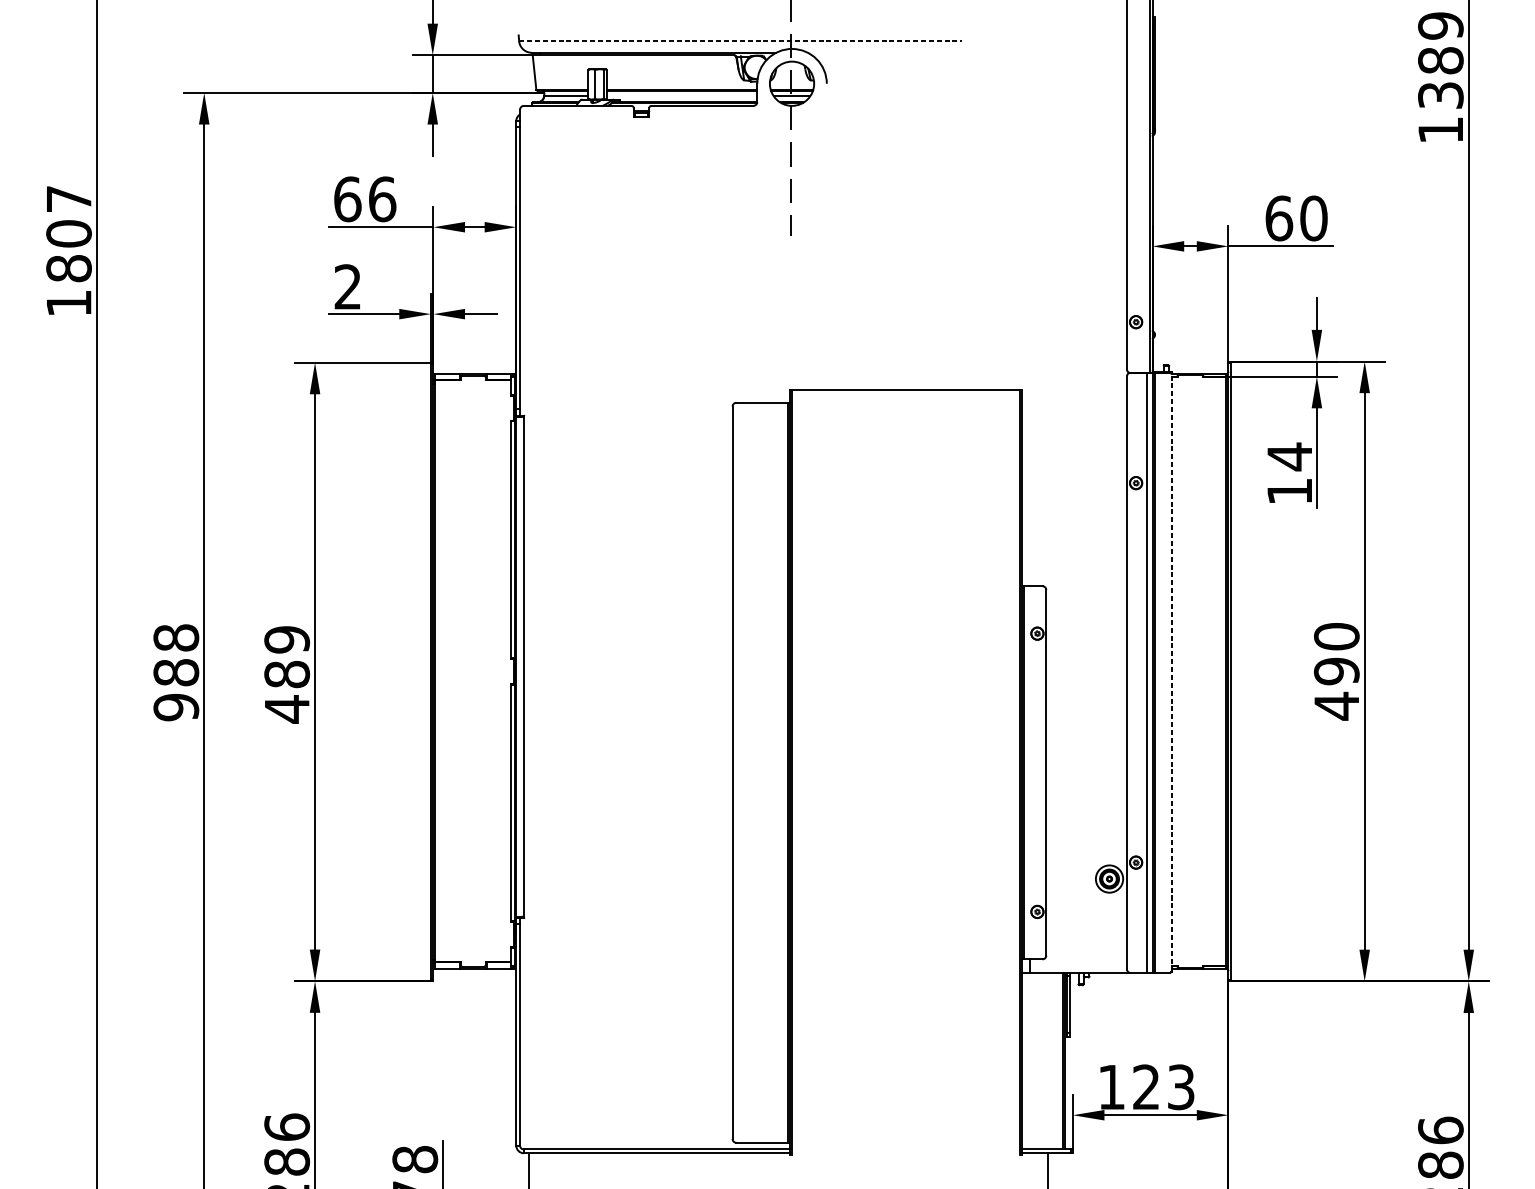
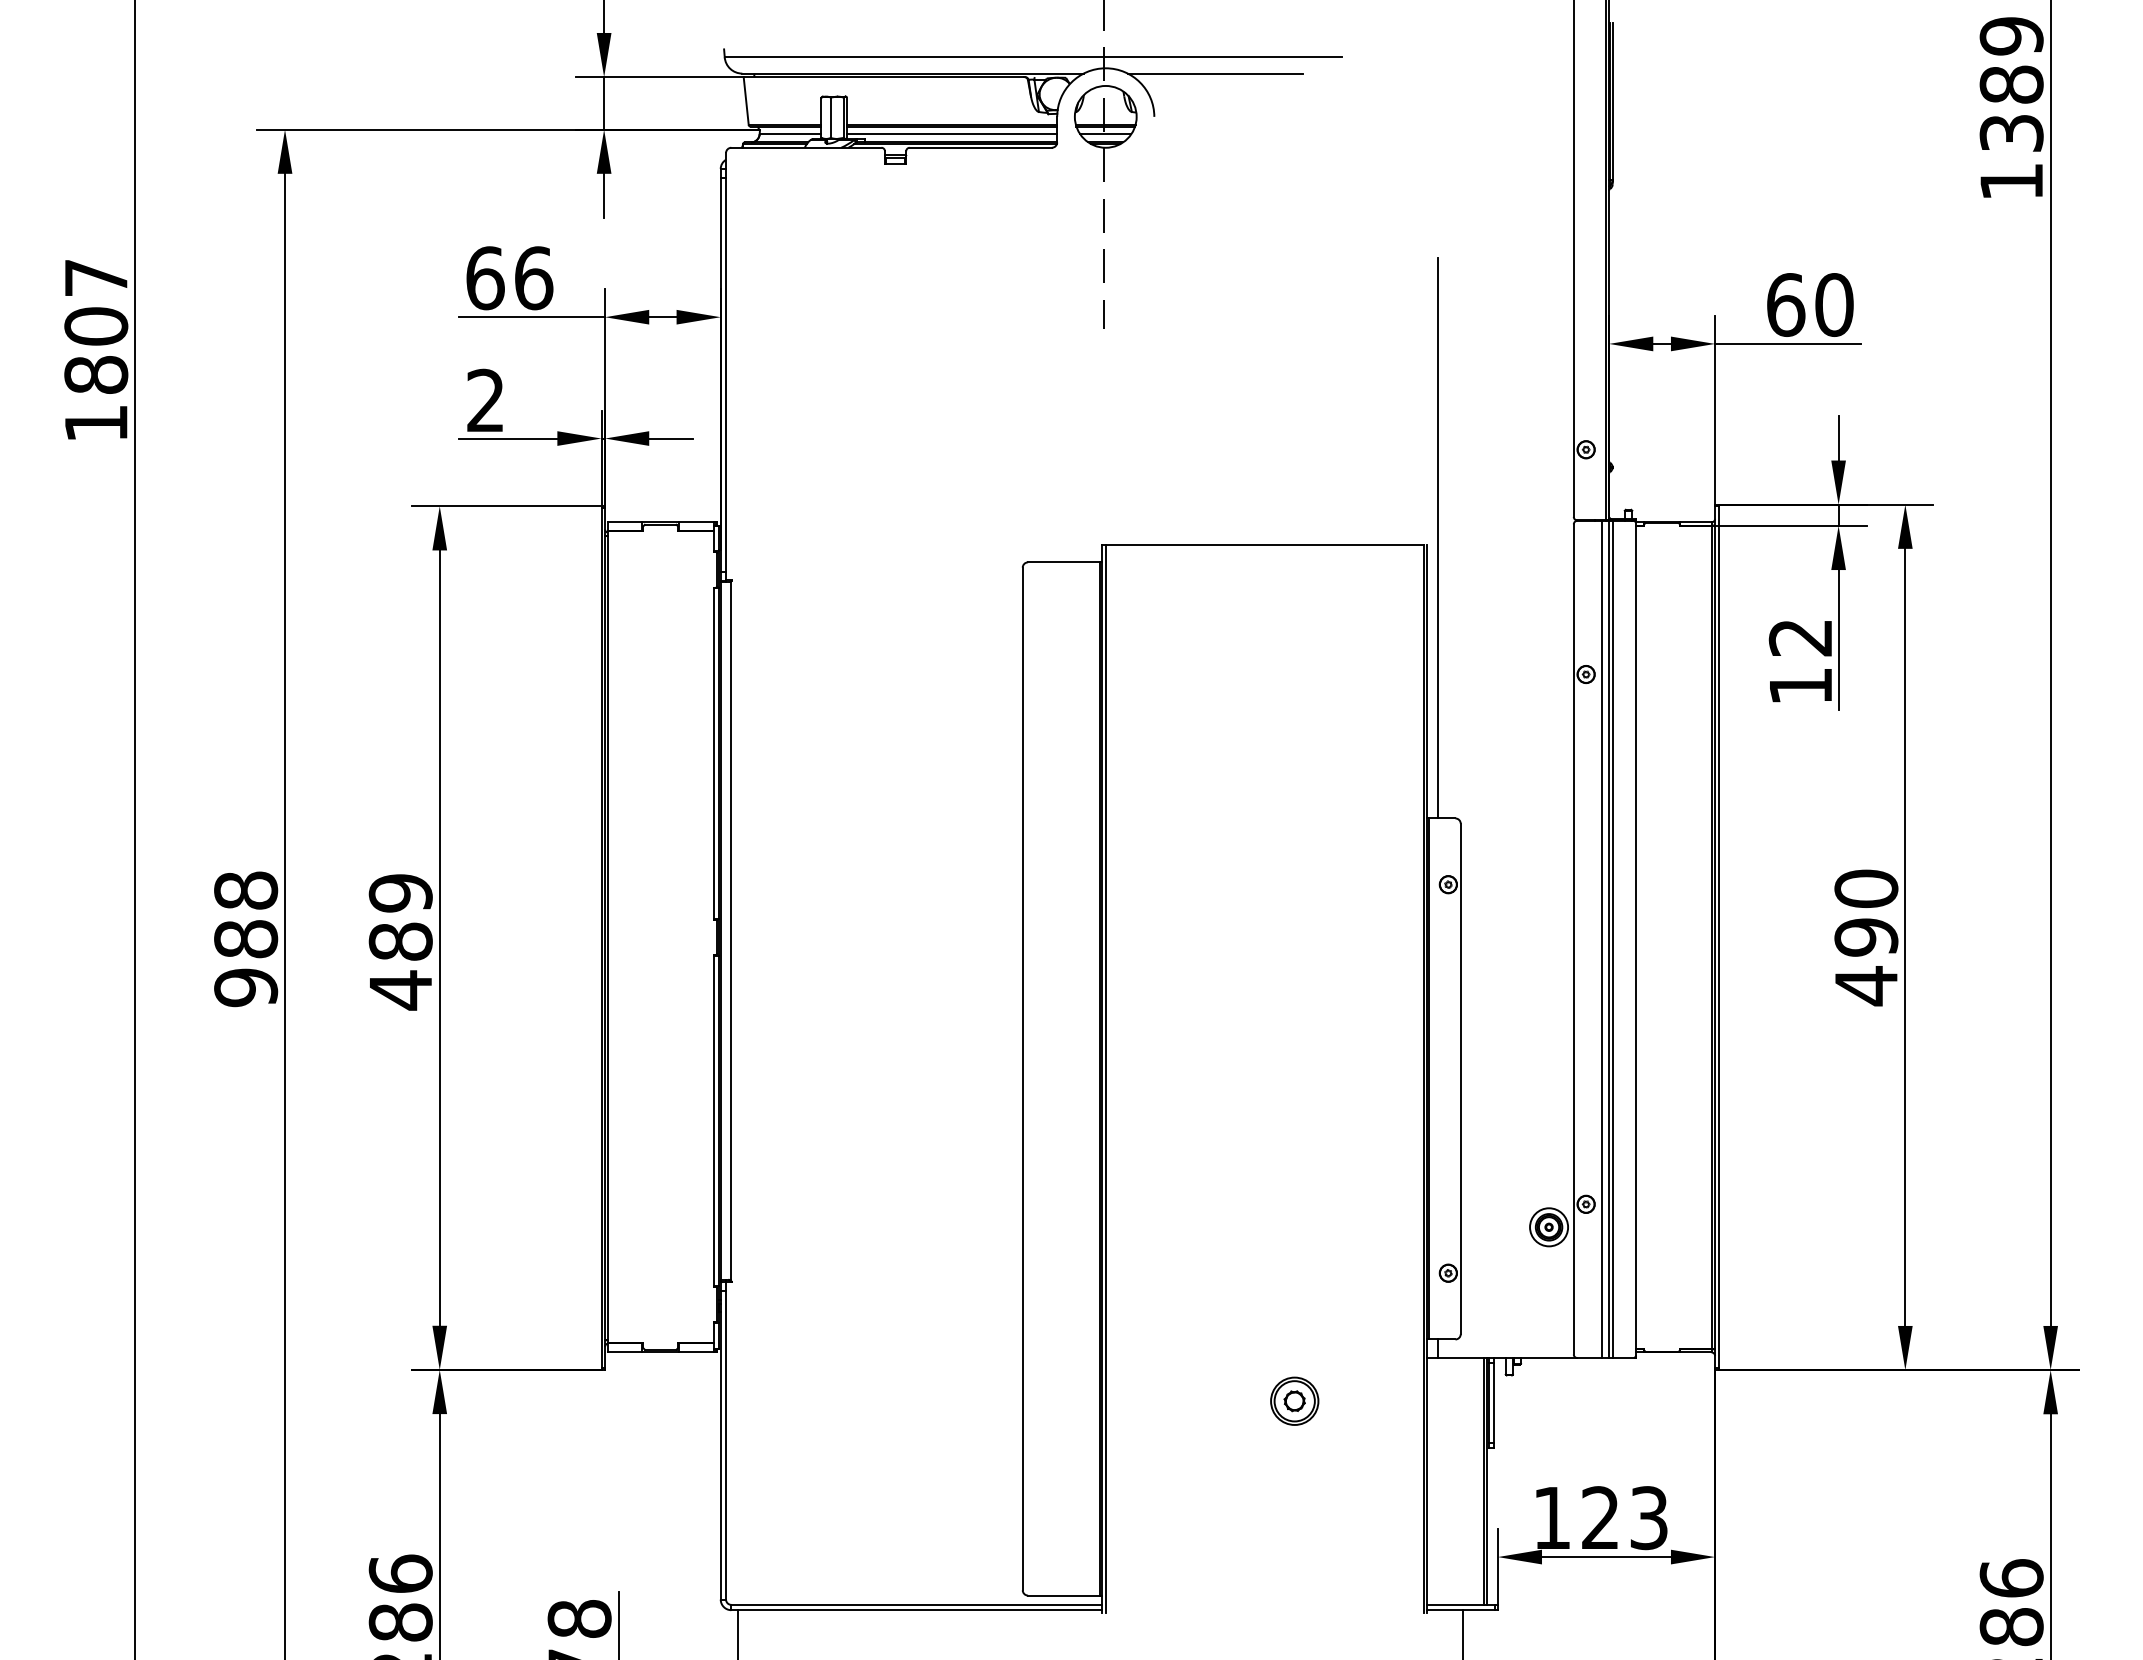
line: (740, 41) -> (1033, 57), dashed -> solid
line: (869, 52) -> (1214, 73), added
line: (682, 96) -> (952, 134), added
line: (1029, 385) -> (1437, 537), added
text: (1288, 456) -> (1799, 637), 14 -> 12
line: (1171, 672) -> (1635, 939), dashed -> solid
part: (927, 1003) -> (1294, 1400), added

